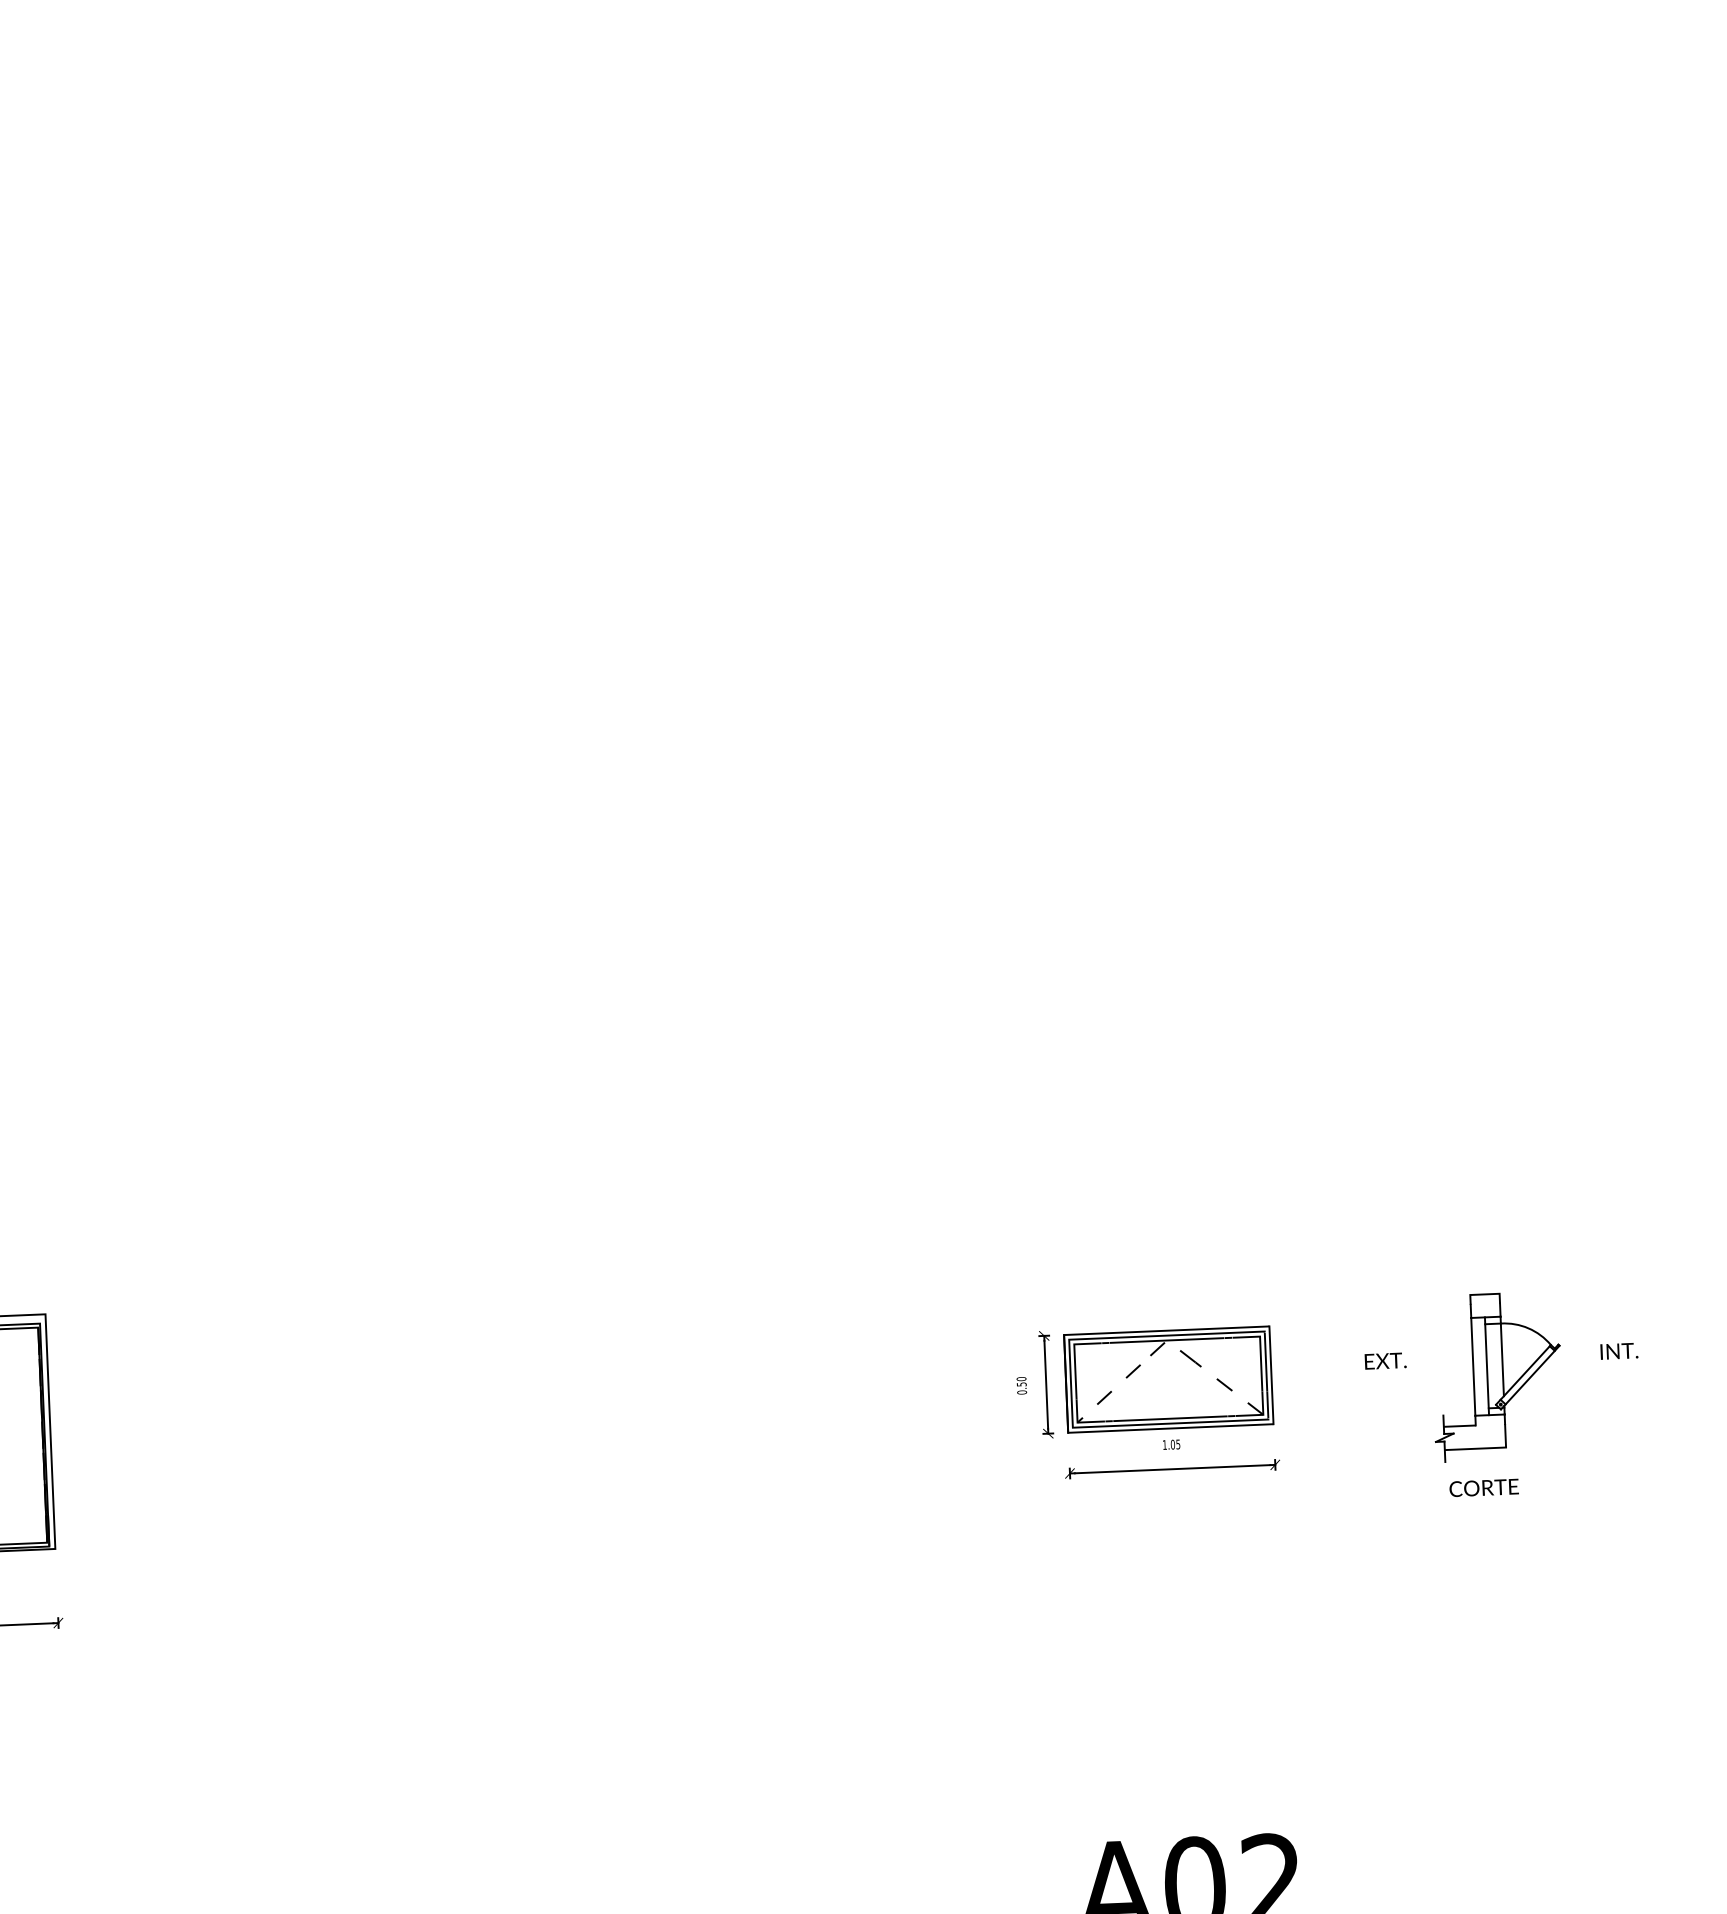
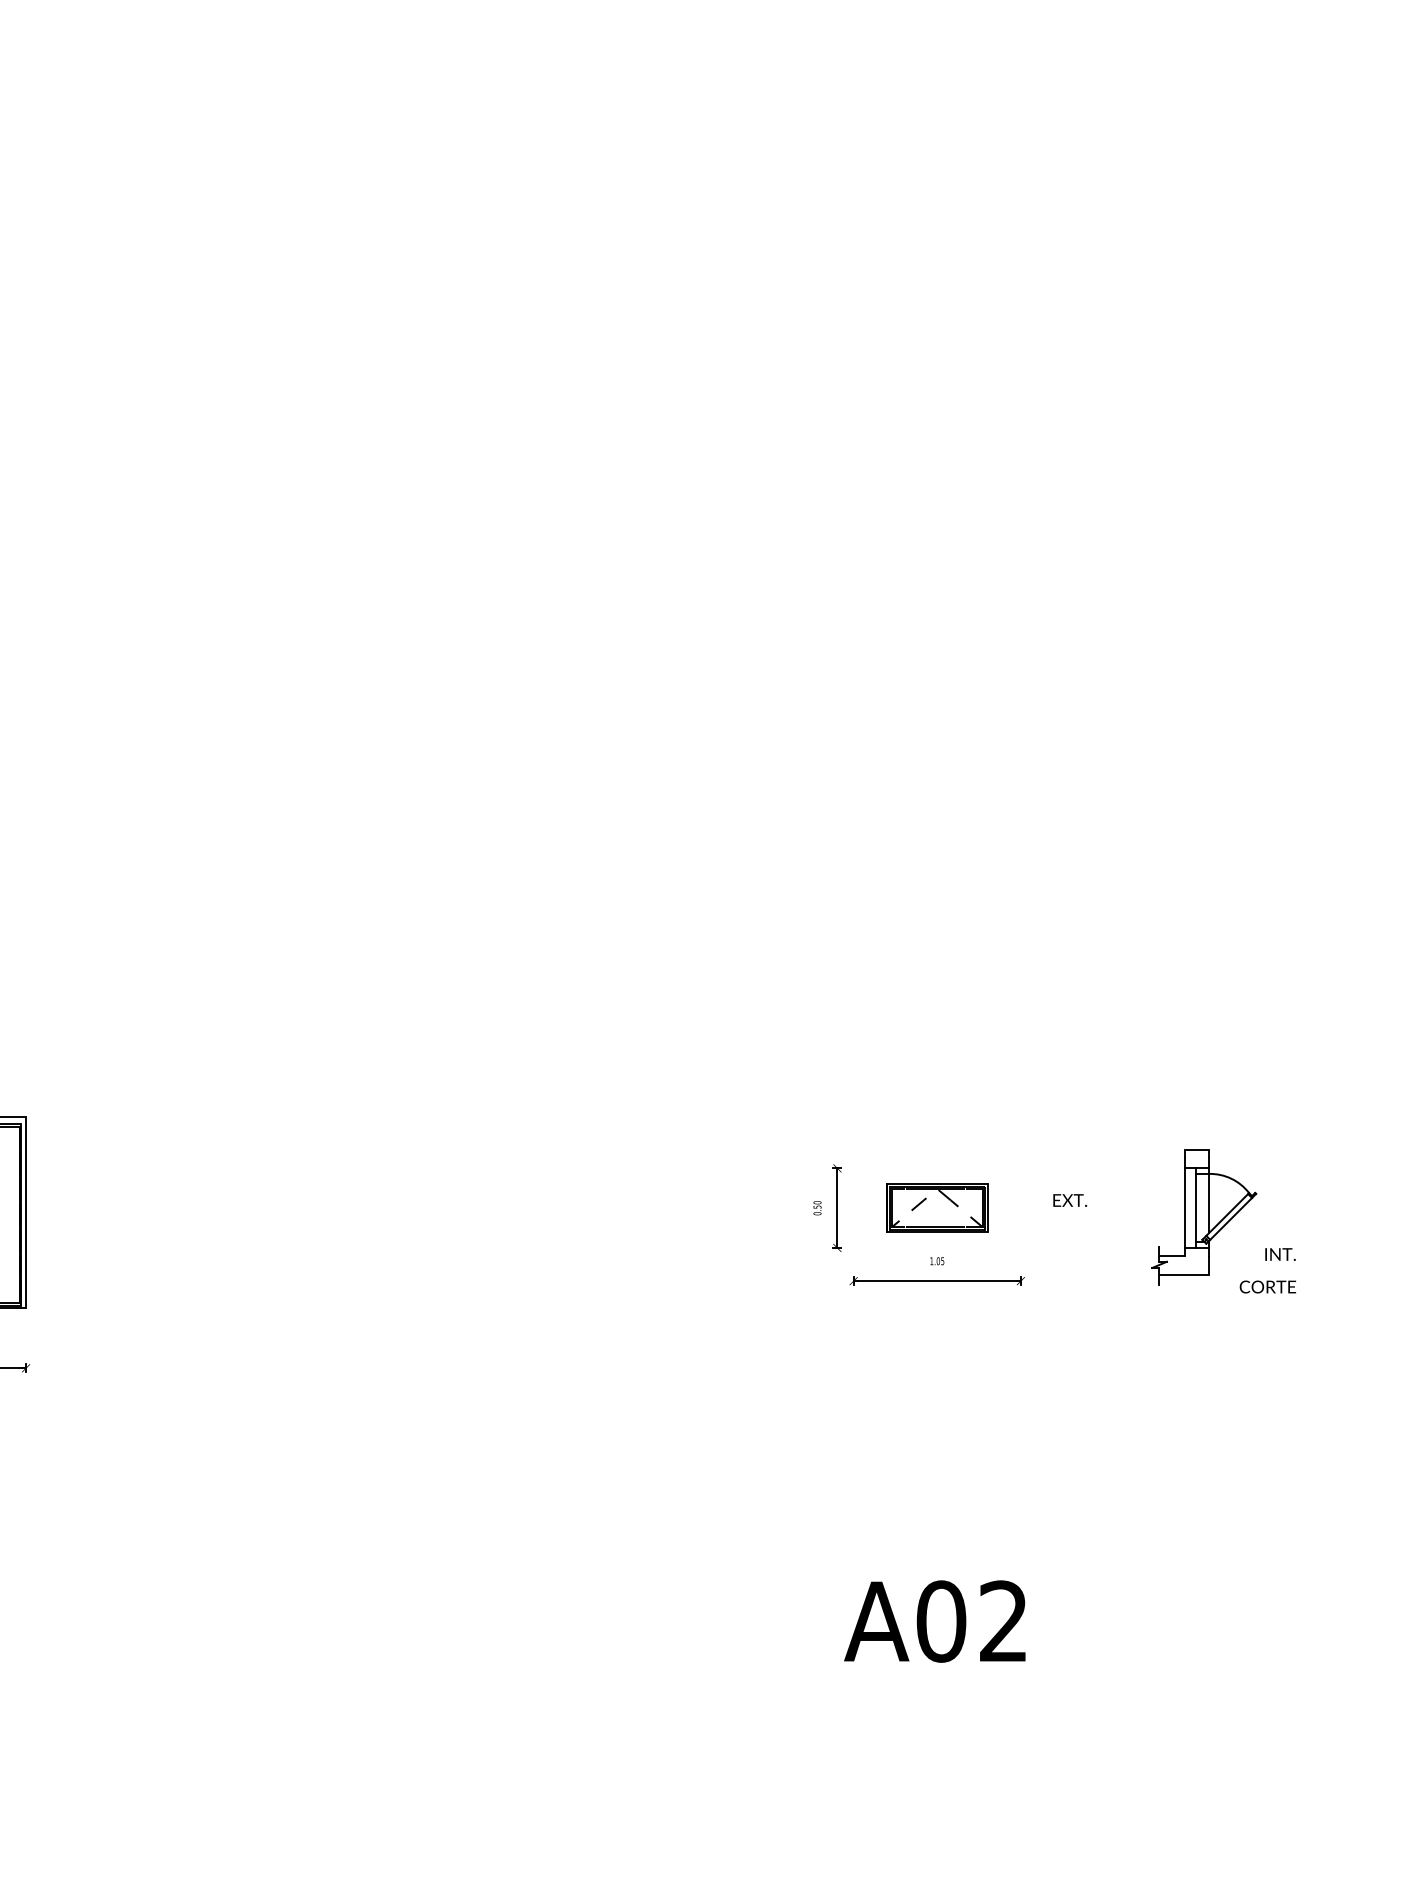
text: (1619, 1351) -> (1280, 1254), moved
text: (1384, 1361) -> (1069, 1200), moved
part: (1169, 1378) -> (937, 1207), size x0.6
text: (1483, 1487) -> (1267, 1286), moved

